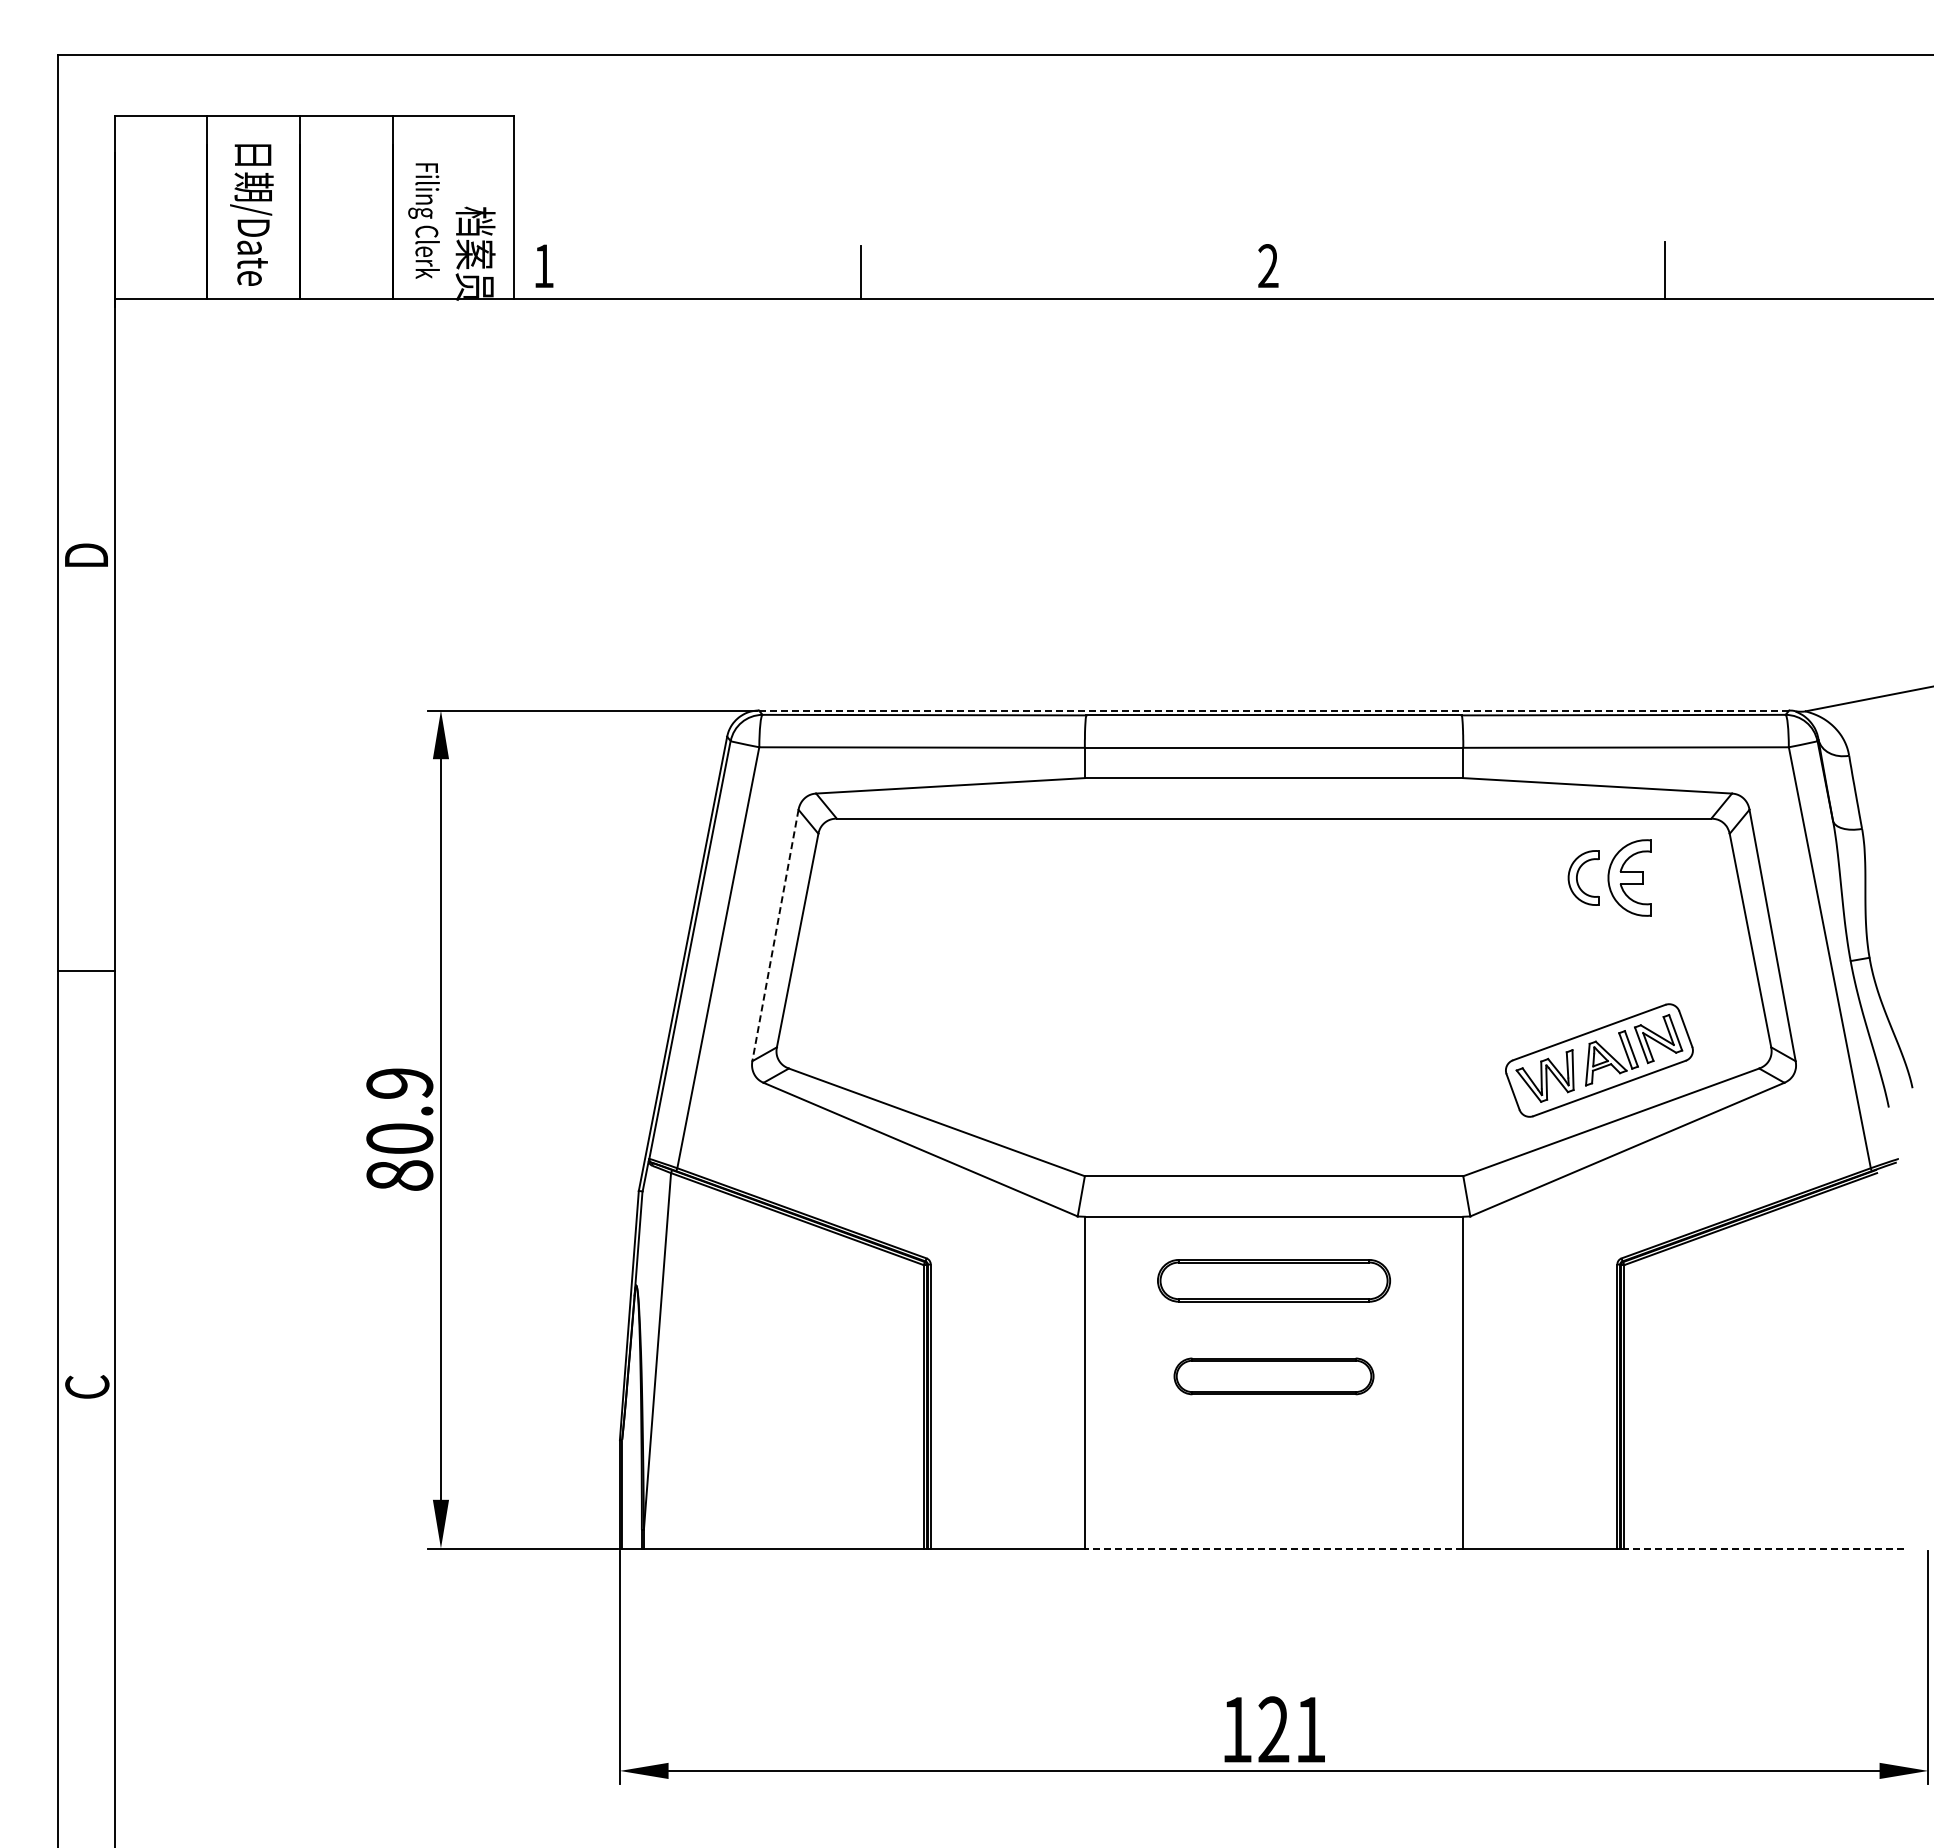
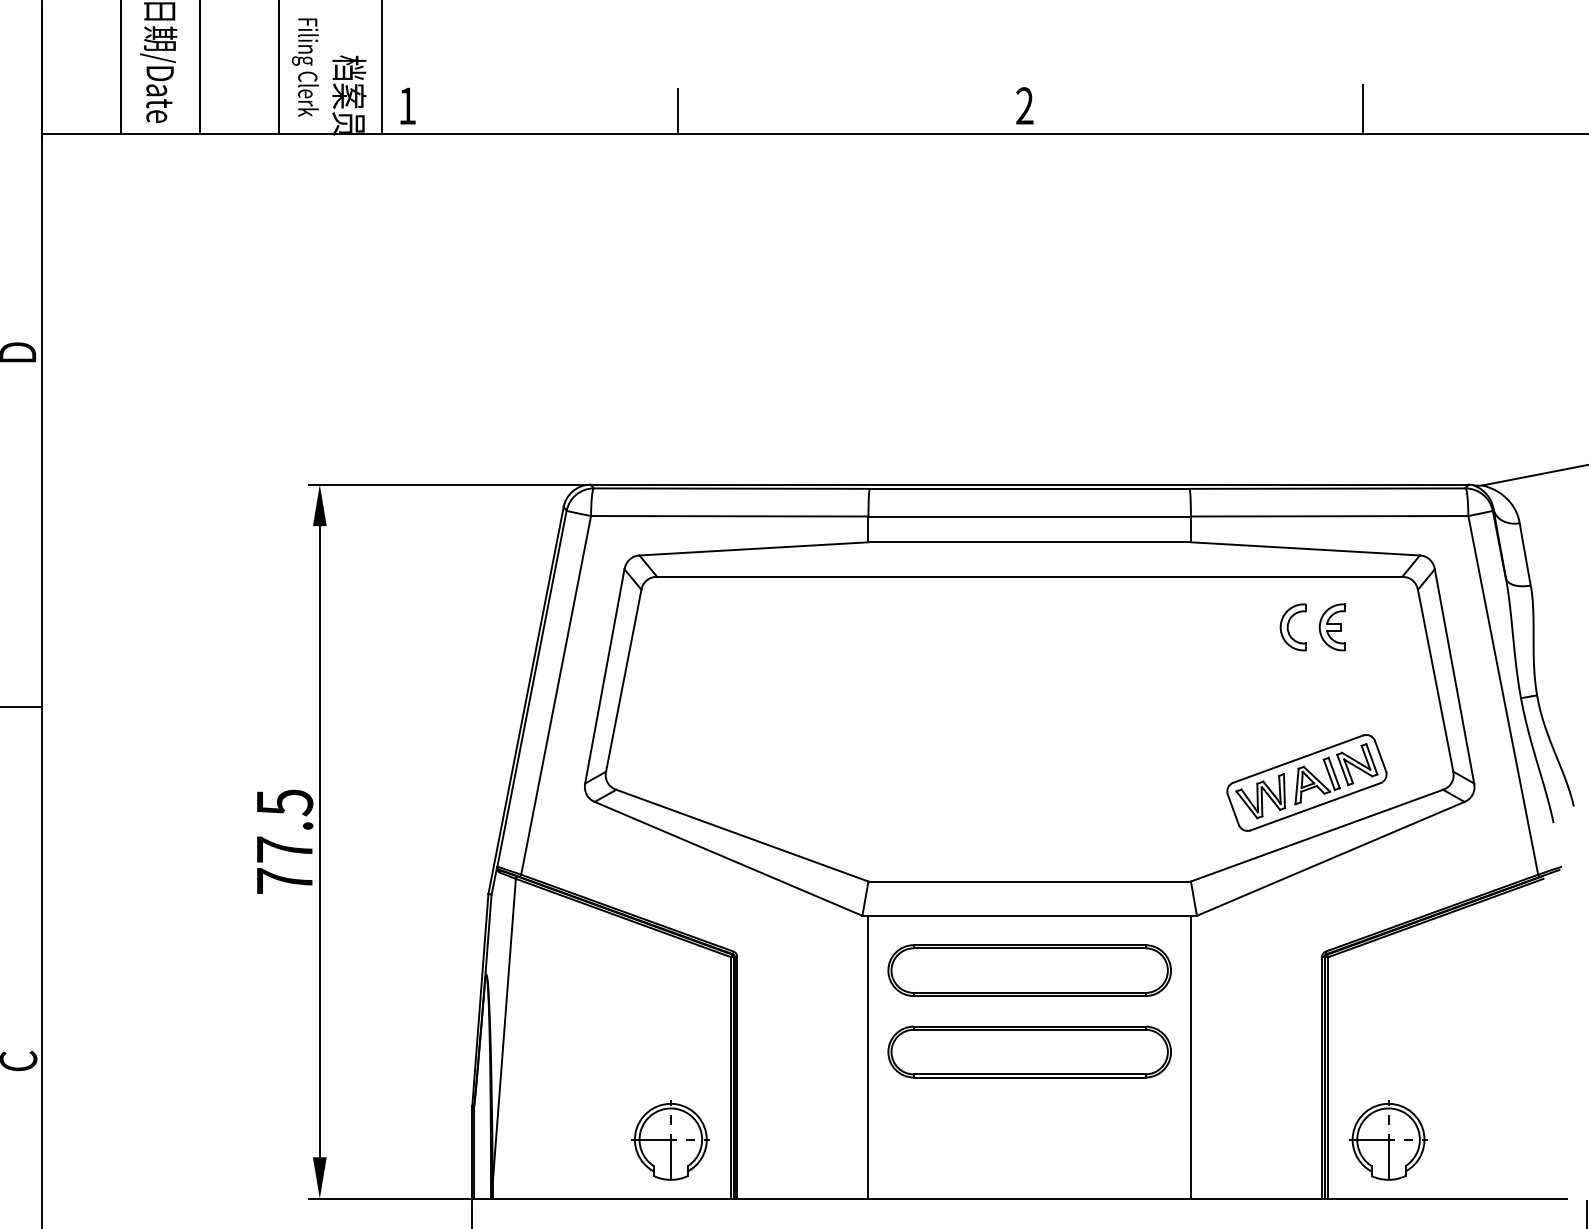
line: (1273, 710) -> (1029, 484), dashed -> solid
part: (1629, 877) -> (1332, 626), size x0.71
line: (775, 935) -> (604, 676), dashed -> solid
text: (399, 1129) -> (284, 841), 80.9 -> 77.5
part: (1273, 1280) -> (1029, 970), size x1.43
part: (1273, 1376) -> (1029, 1052), size x1.67
part: (852, 1480) -> (670, 1140), added
part: (1695, 1480) -> (1388, 1140), added
line: (1273, 1548) -> (1029, 1198), dashed -> solid
line: (1764, 1548) -> (1447, 1198), dashed -> solid

